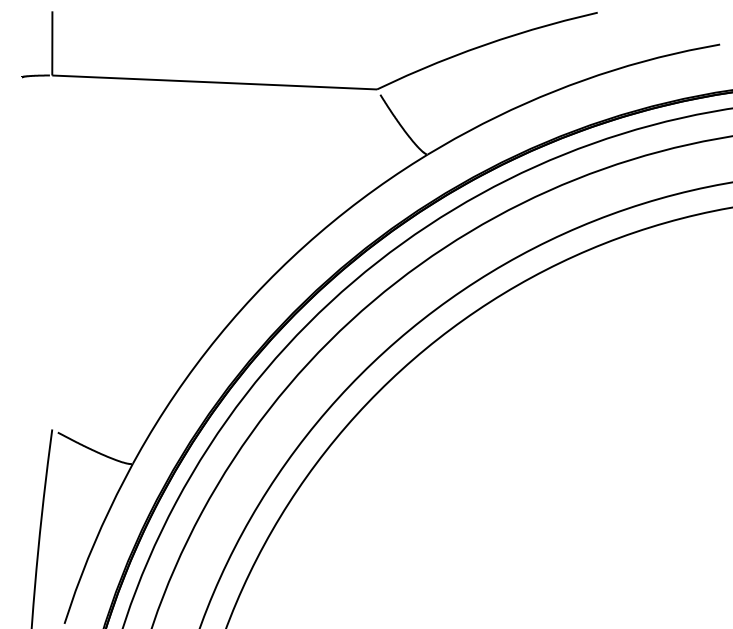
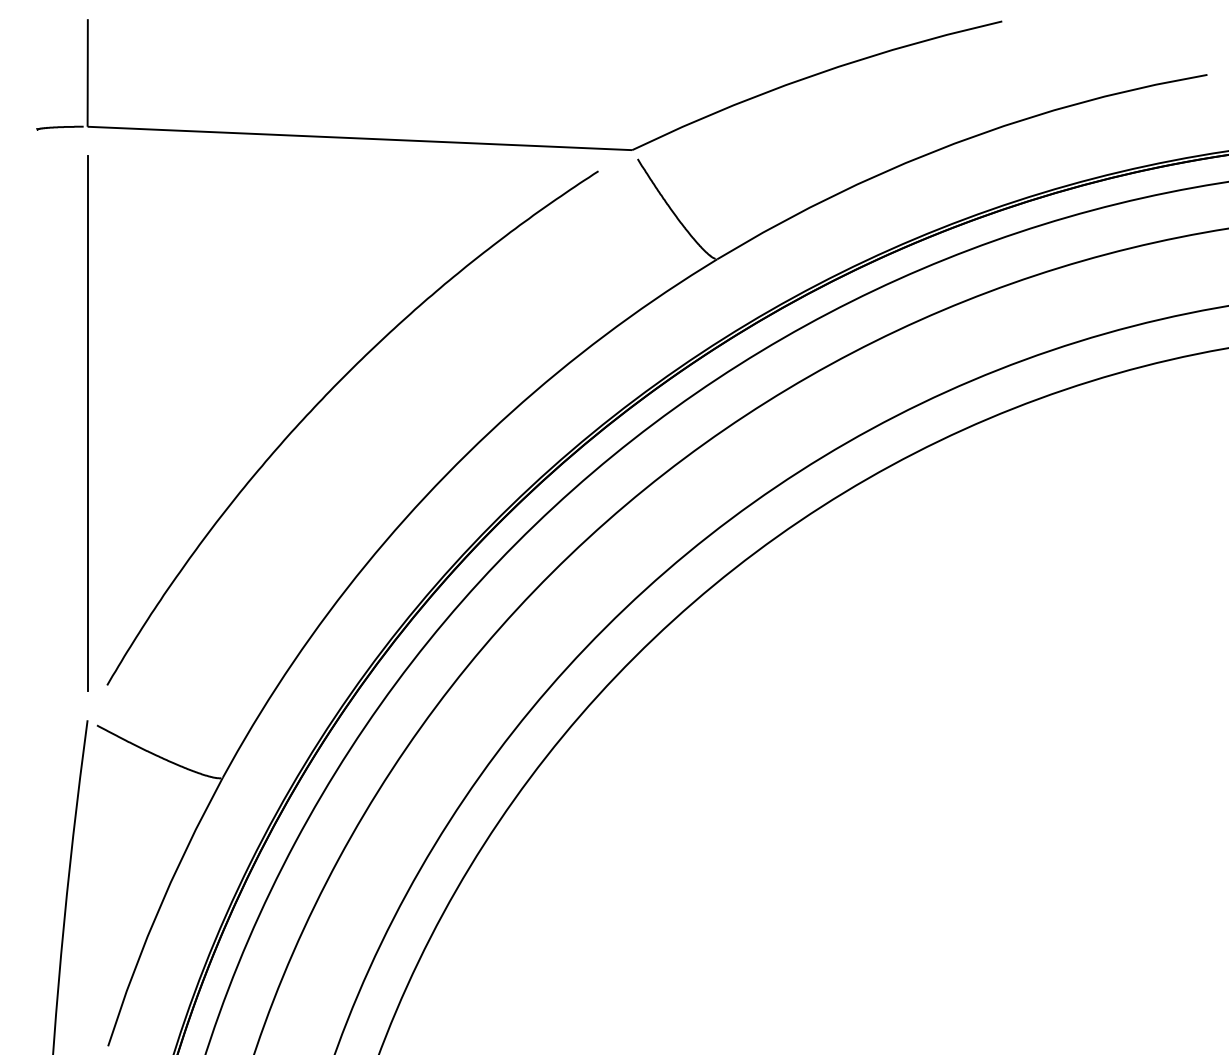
curve: (193, 238) -> (324, 400), added
line: (52, 252) -> (87, 423), added

